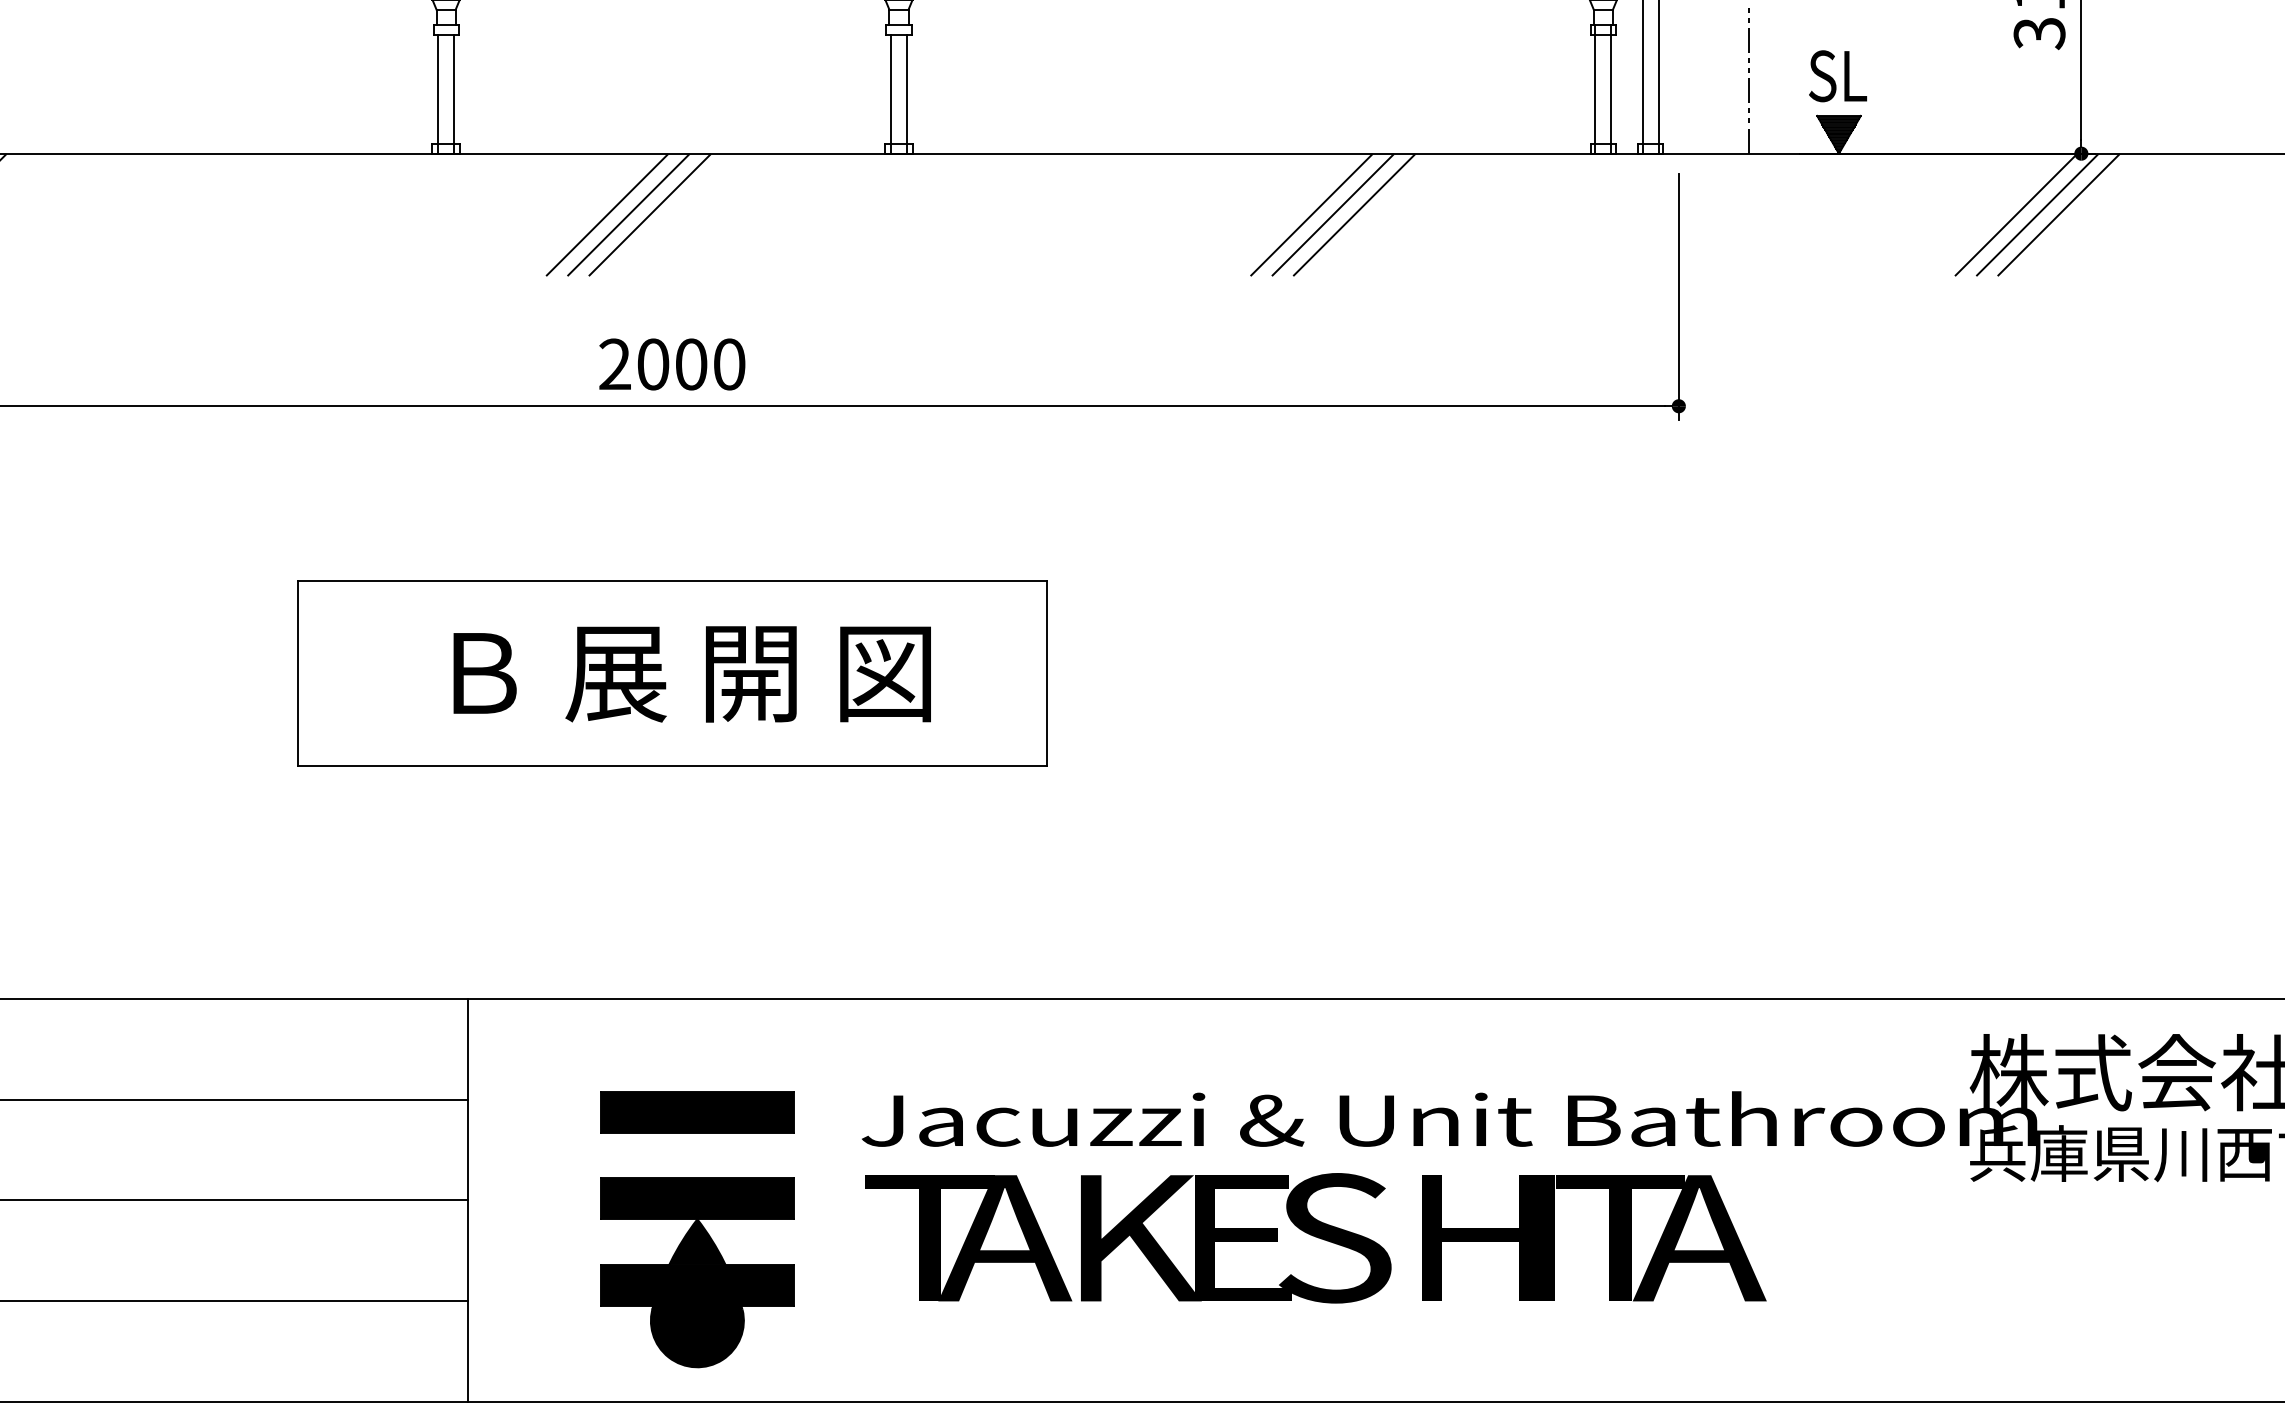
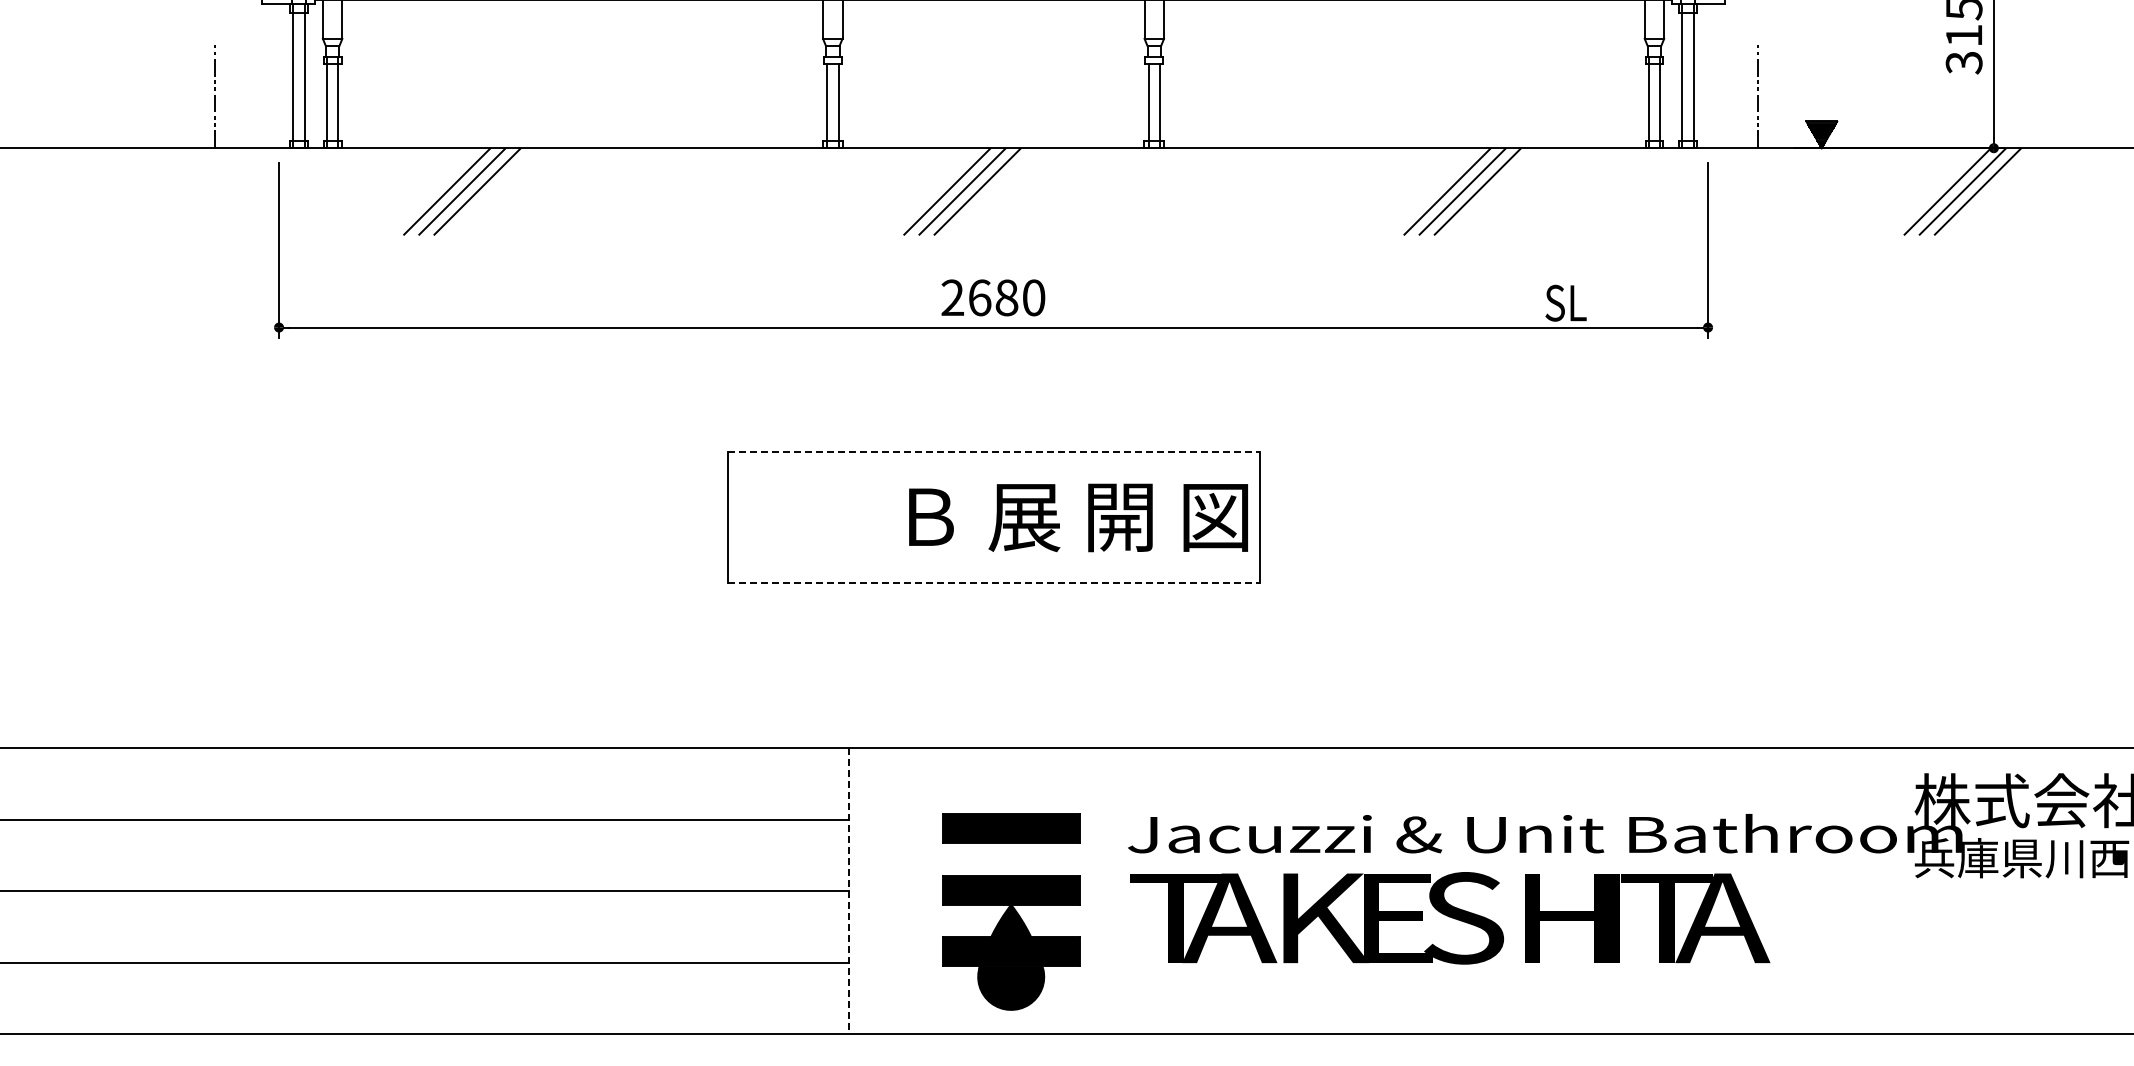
text: (1837, 75) -> (1565, 302), moved
text: (672, 363) -> (993, 297), 2000 -> 2680
line: (673, 580) -> (994, 451), solid -> dashed
text: (692, 673) -> (1078, 517), moved
line: (673, 766) -> (994, 583), solid -> dashed
line: (468, 1200) -> (848, 891), solid -> dashed

